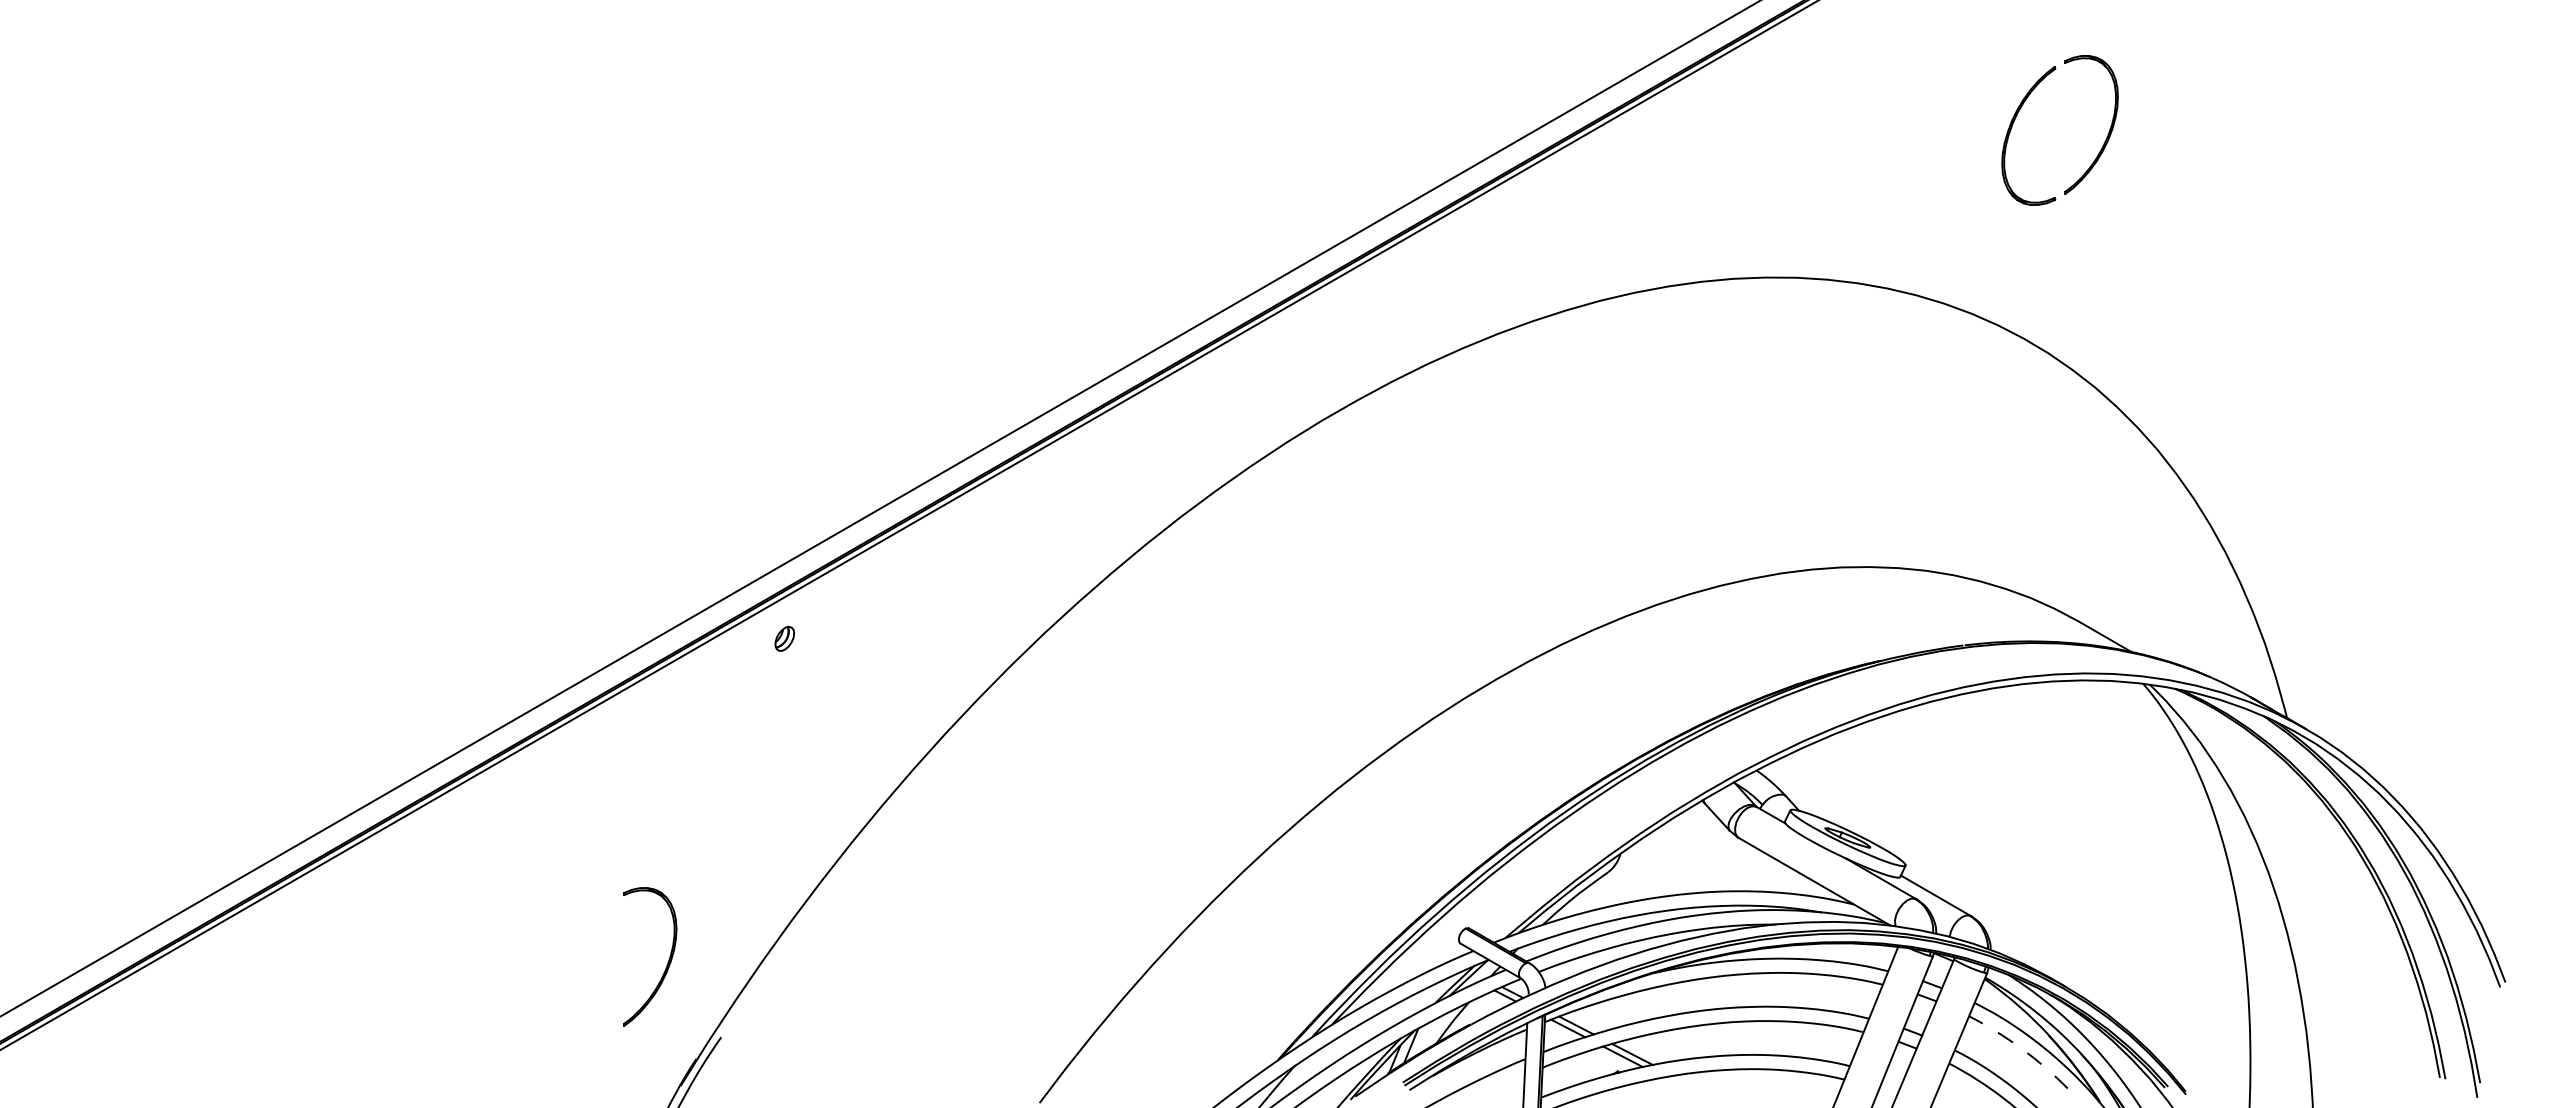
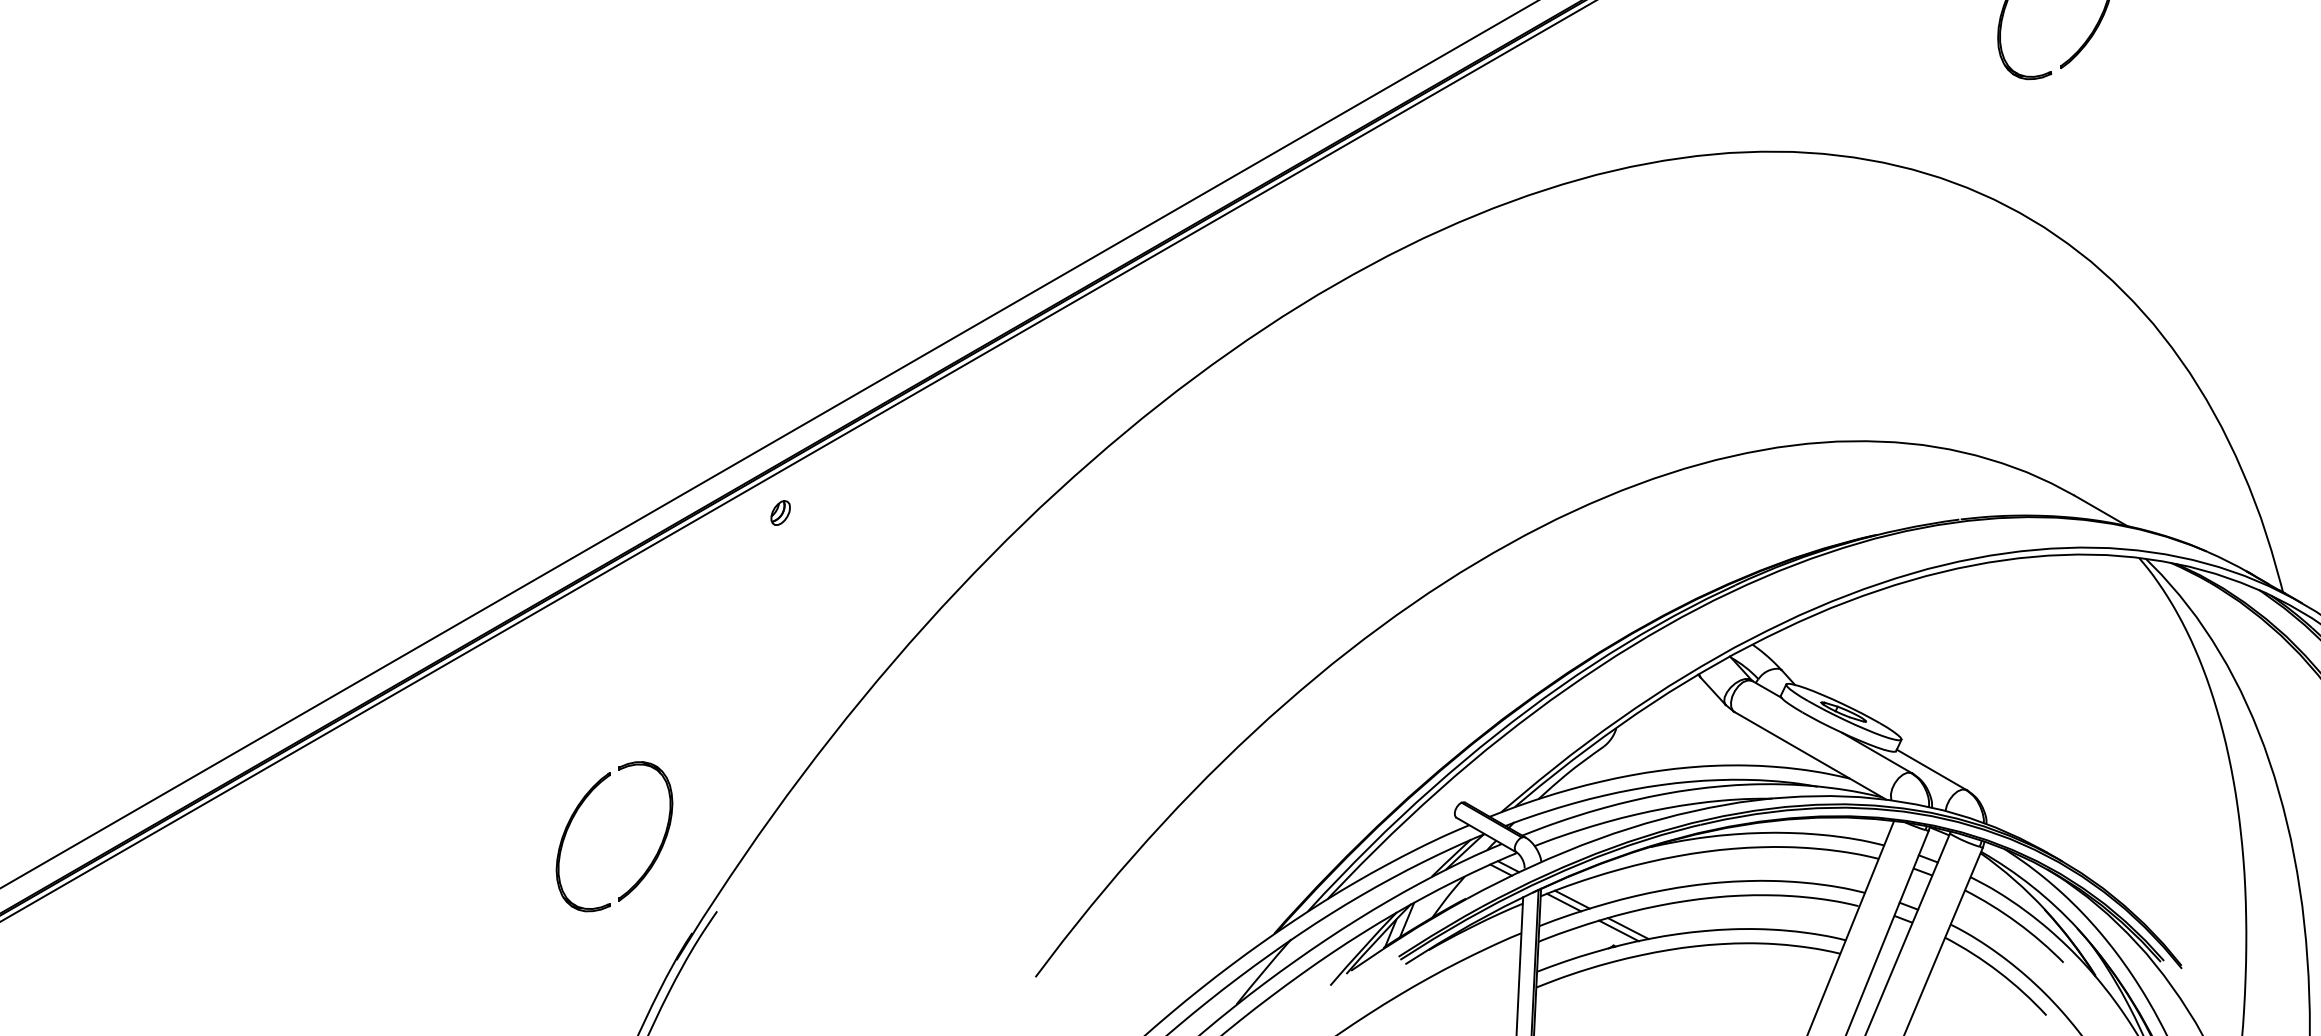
part: (569, 963) -> (565, 837), added
arc: (2021, 1048) -> (2017, 922), dashed -> solid

